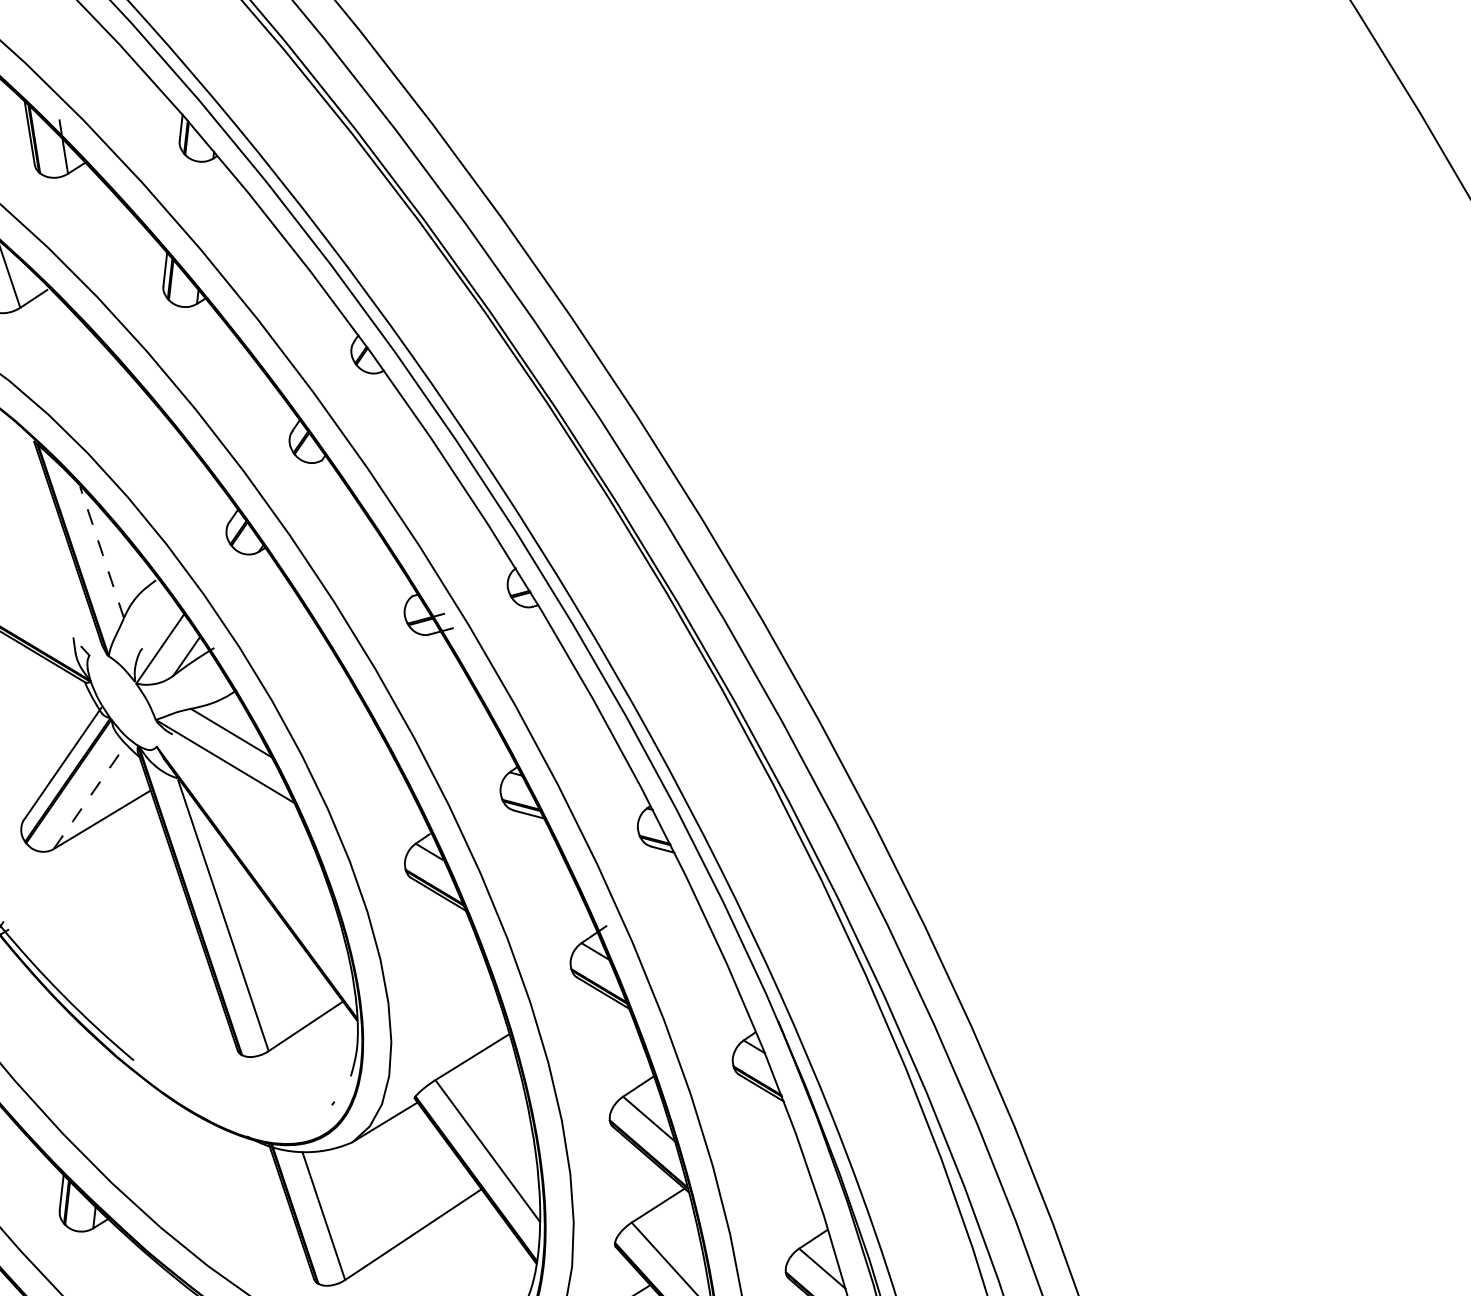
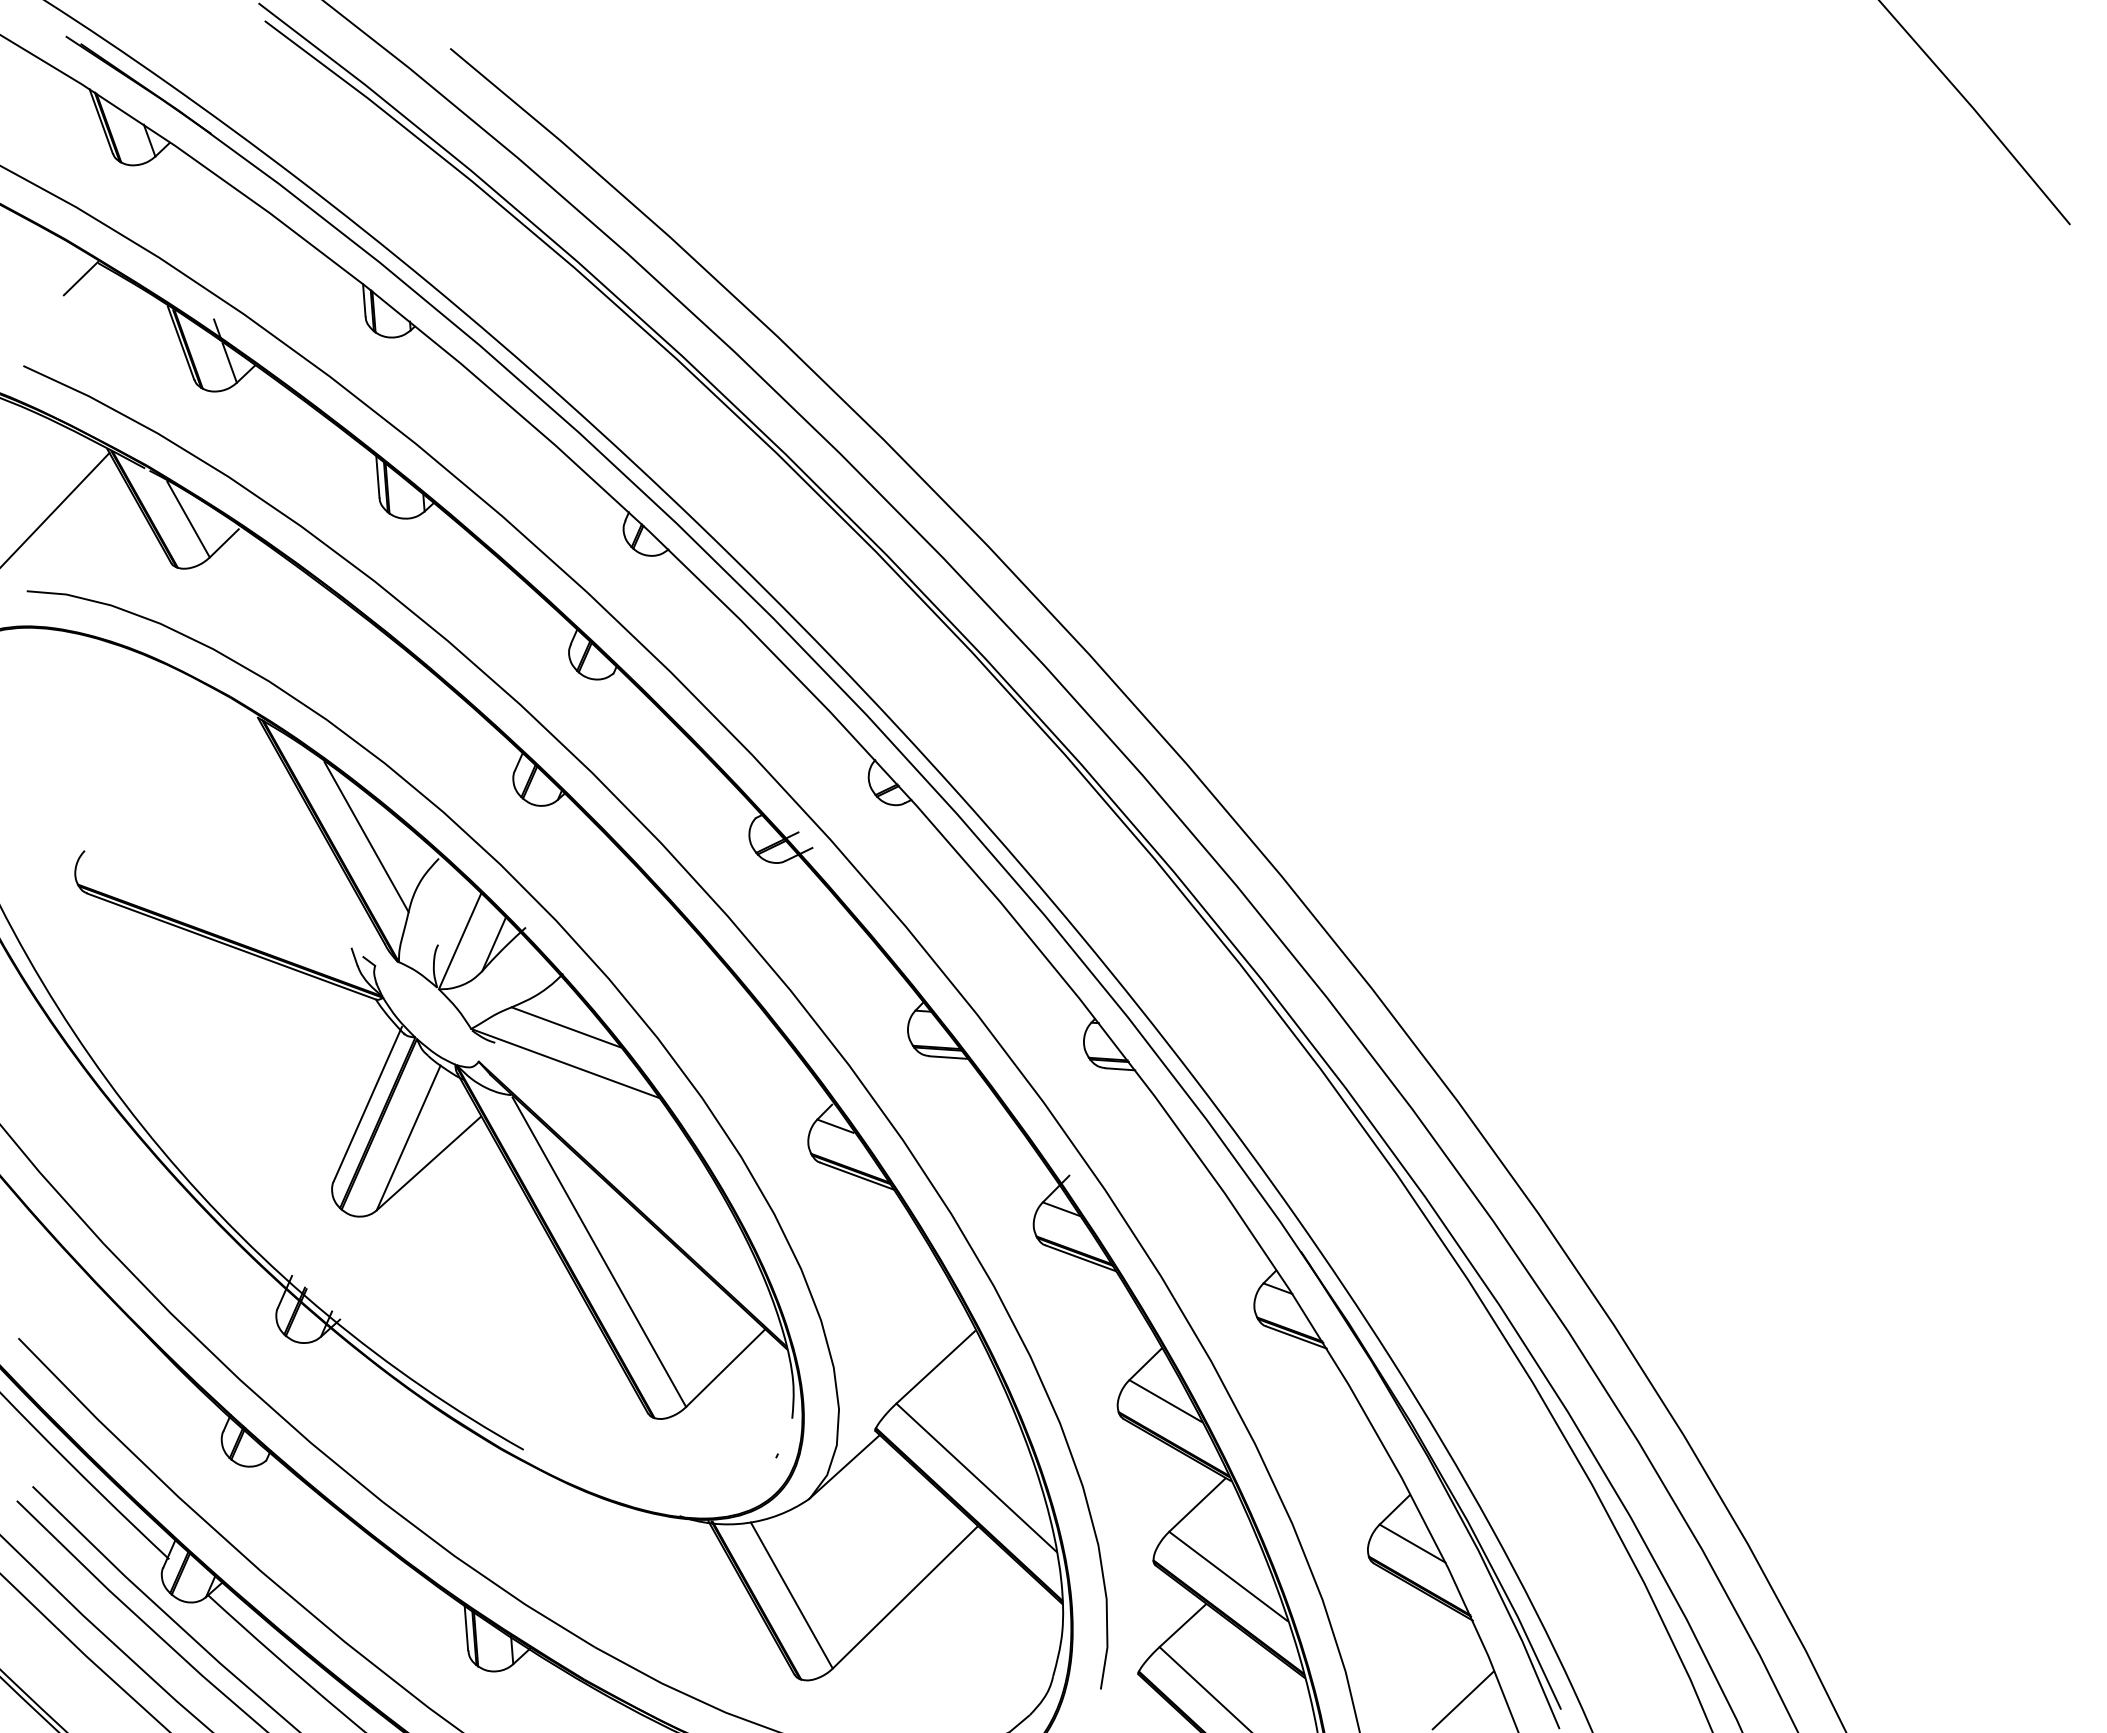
line: (101, 552) -> (366, 837), dashed -> solid
line: (89, 796) -> (408, 1137), dashed -> solid

